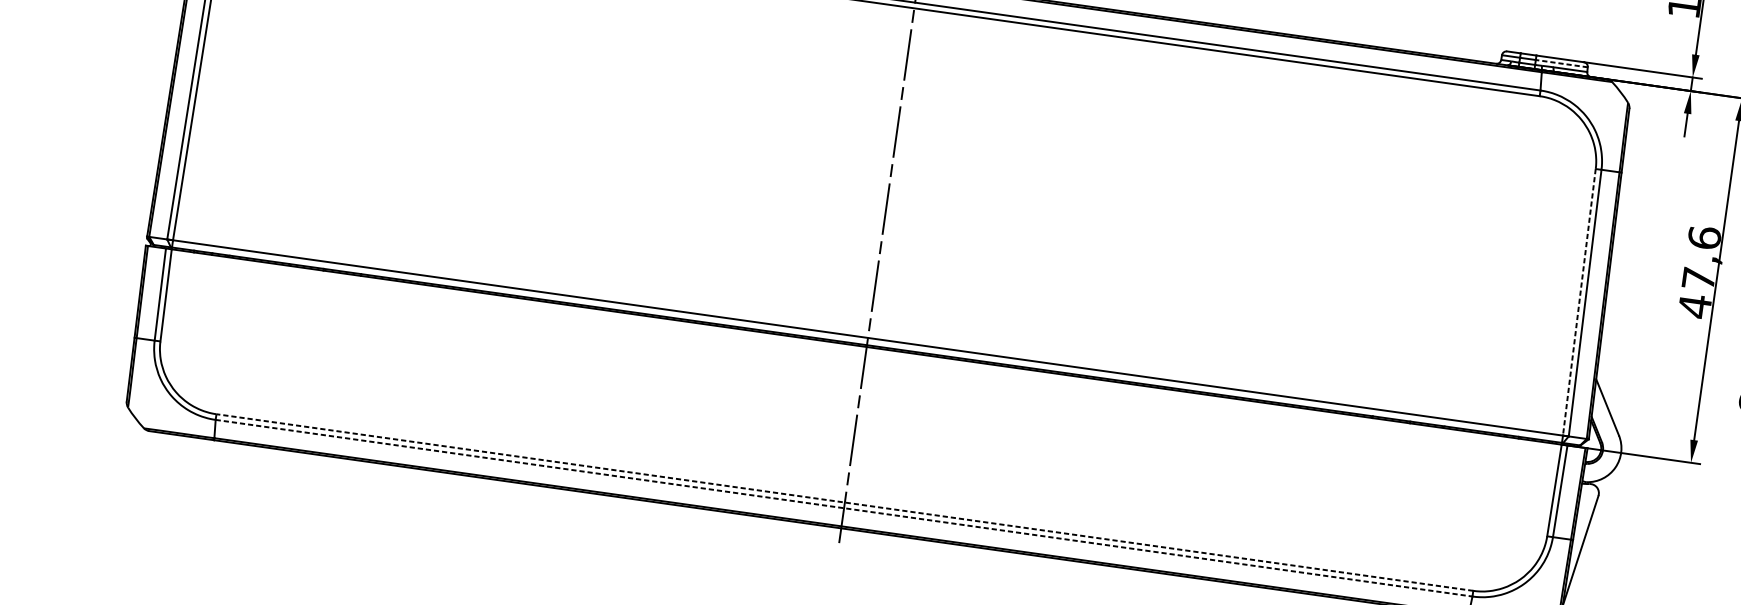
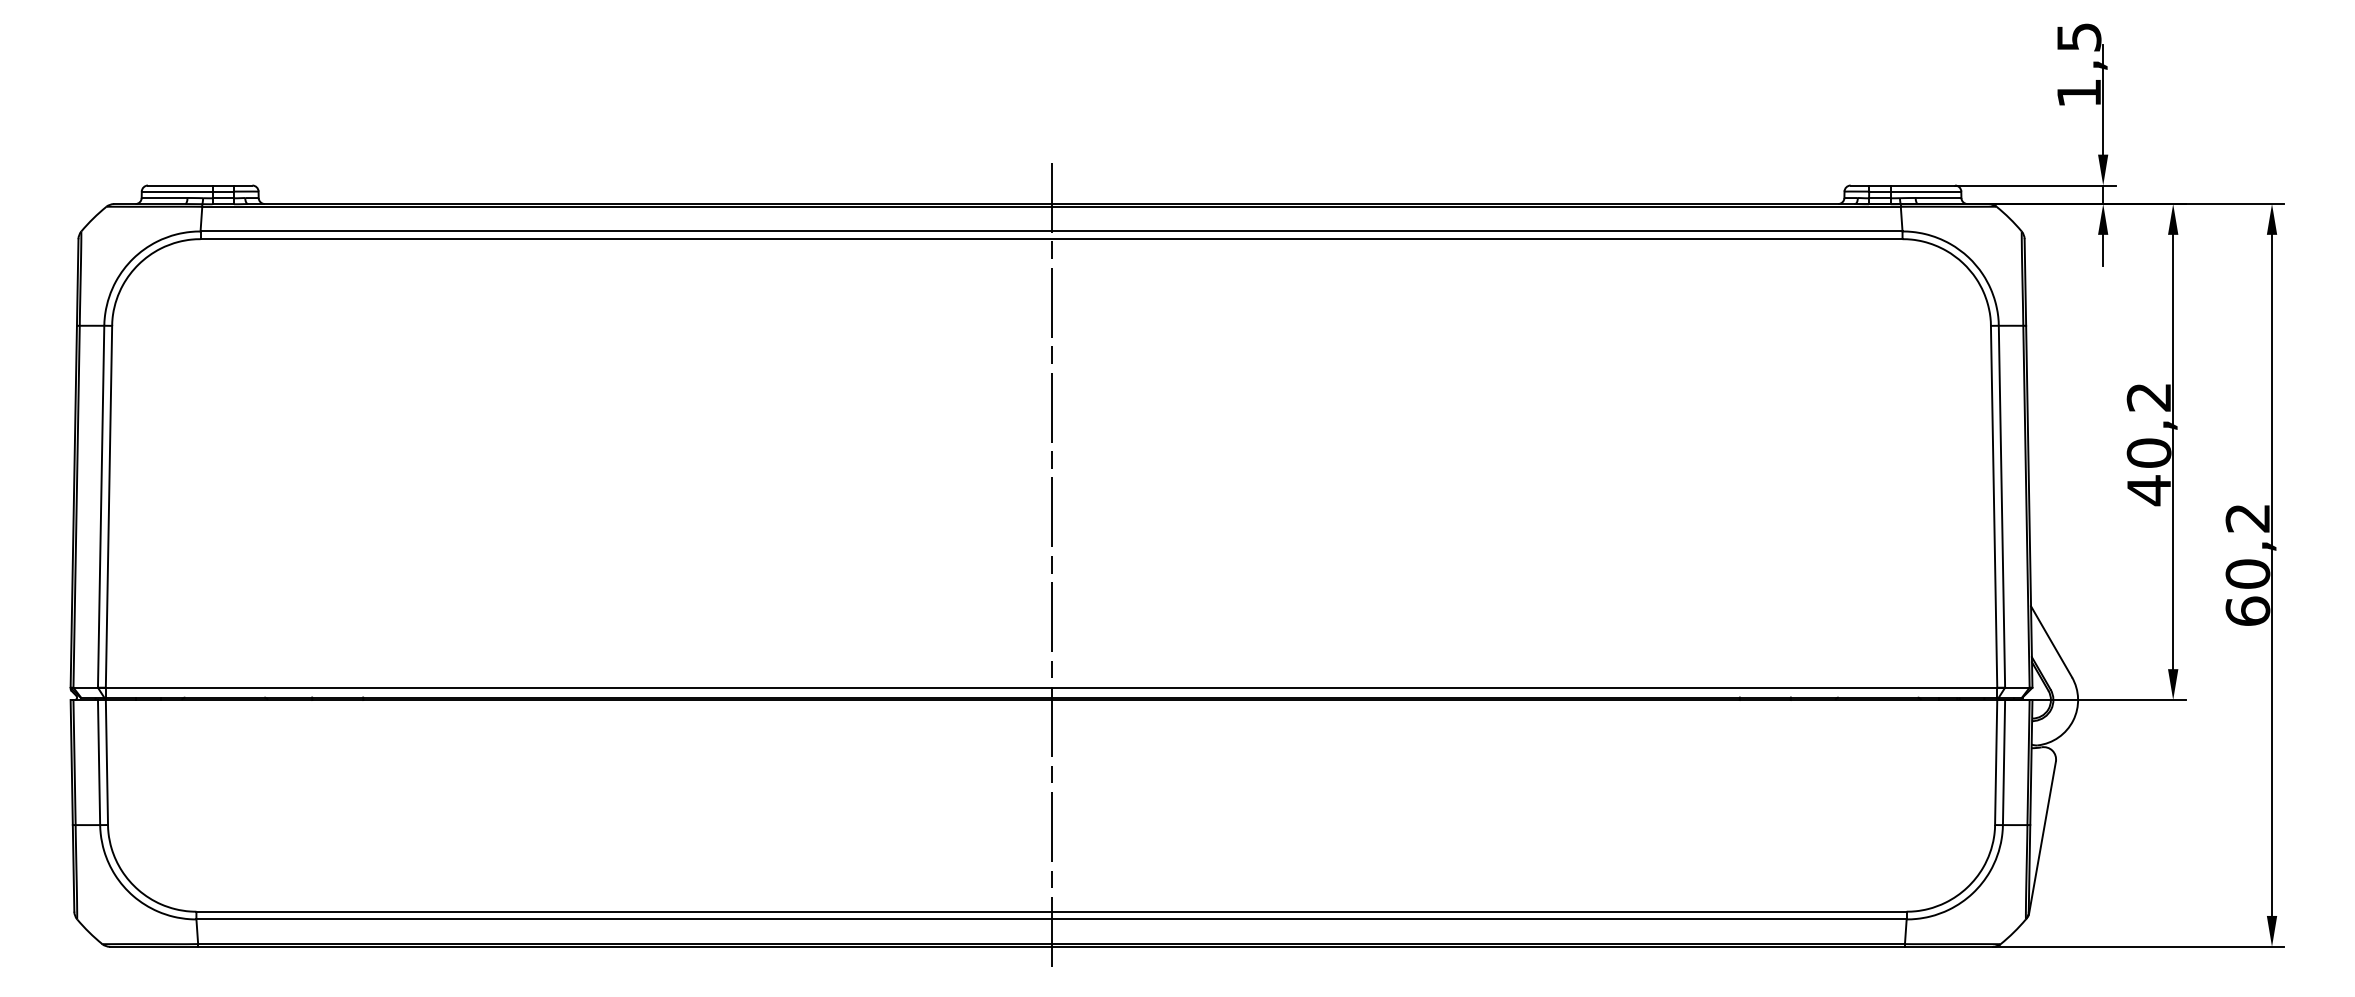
line: (1561, 63) -> (1925, 191), dashed -> solid
text: (1701, 257) -> (2148, 424), 47,6 -> 40,2
line: (1579, 302) -> (1994, 506), dashed -> solid
line: (844, 502) -> (1051, 911), dashed -> solid
line: (844, 508) -> (1052, 919), dashed -> solid

